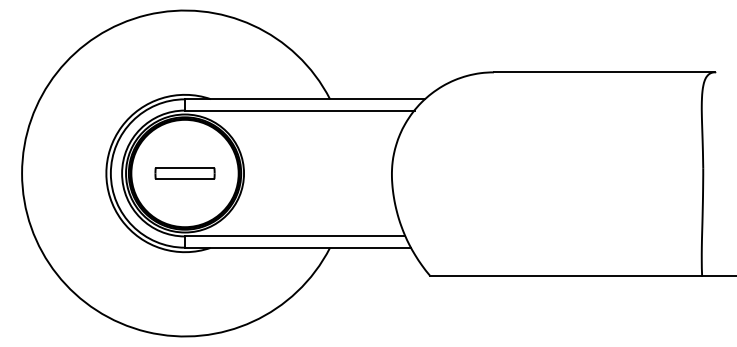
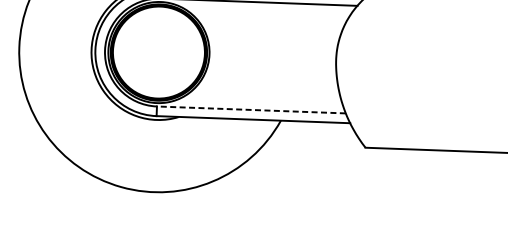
part: (184, 173) -> (158, 52), removed
line: (294, 236) -> (250, 109), solid -> dashed

